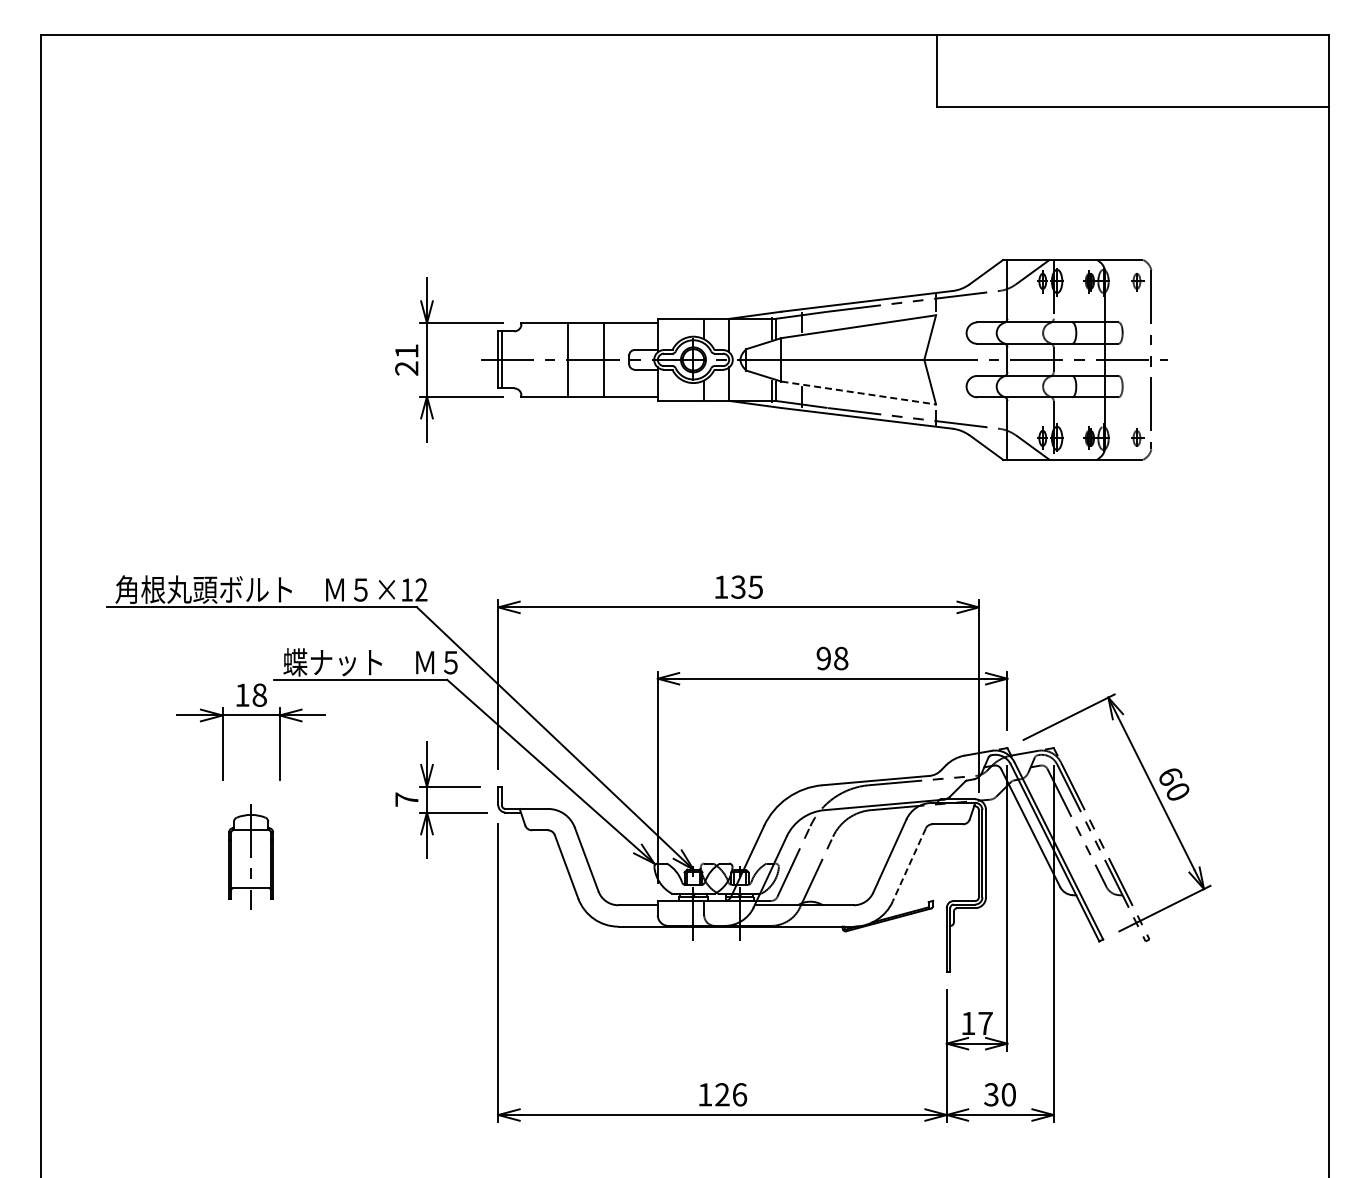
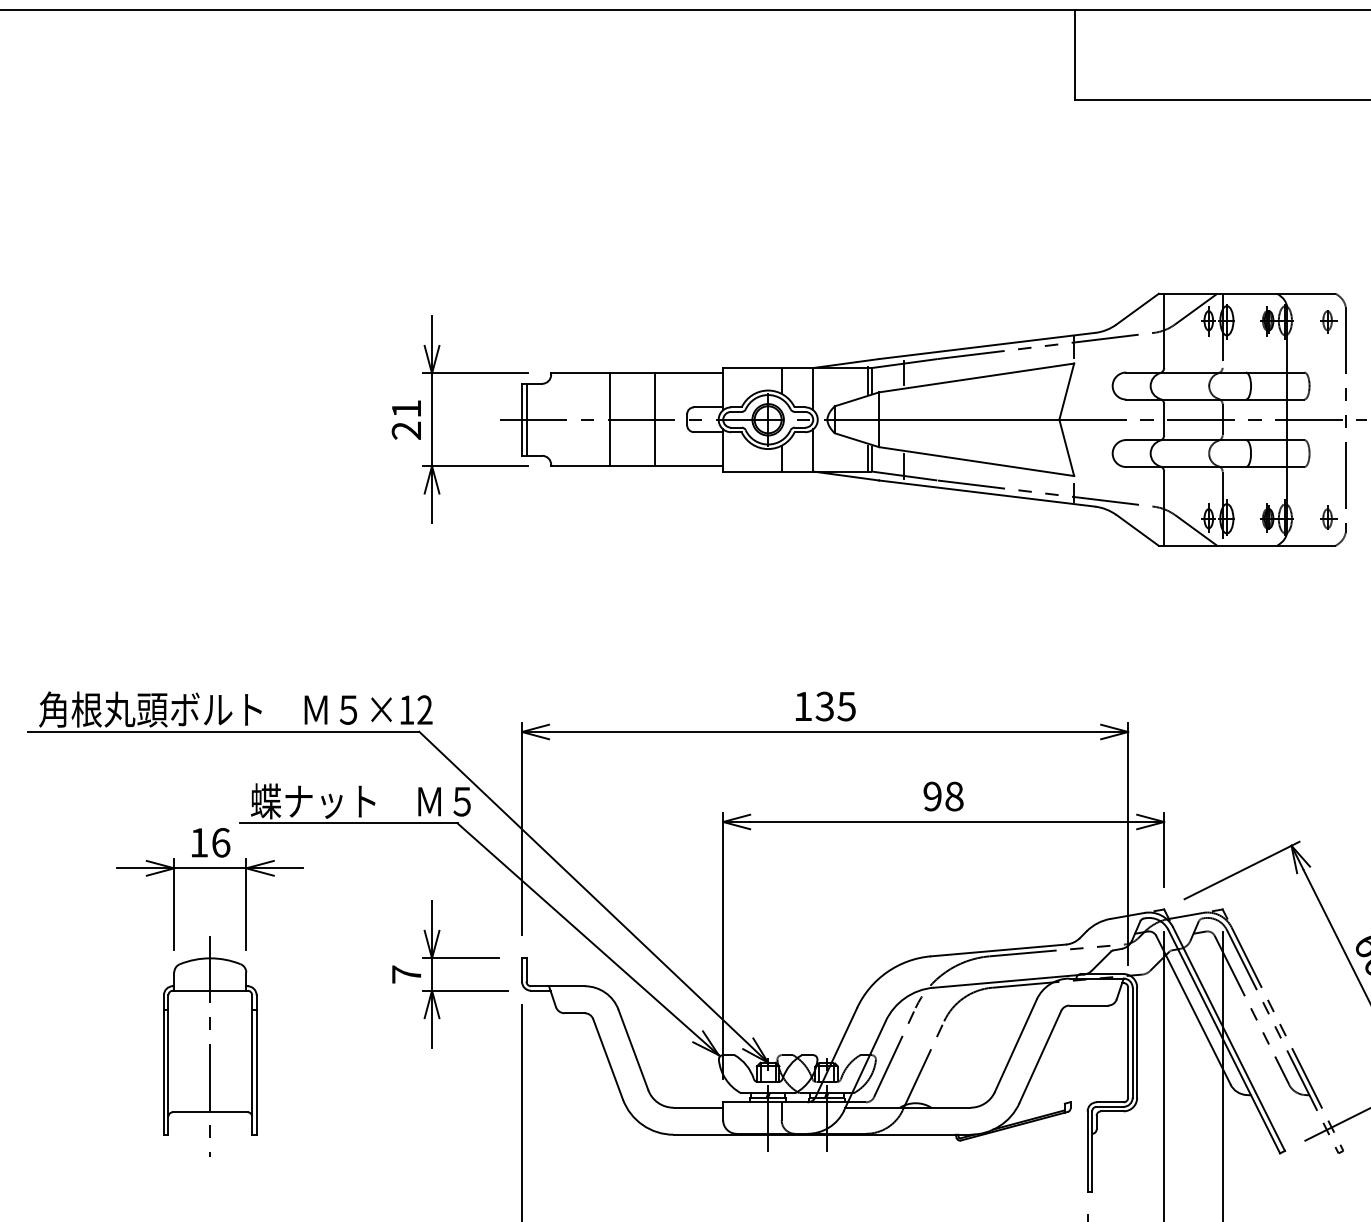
line: (859, 393) -> (977, 462), dashed -> solid
text: (259, 694) -> (220, 841), 18 -> 16
part: (250, 856) -> (209, 1046), size x1.67
line: (909, 865) -> (1040, 1057), dashed -> solid

